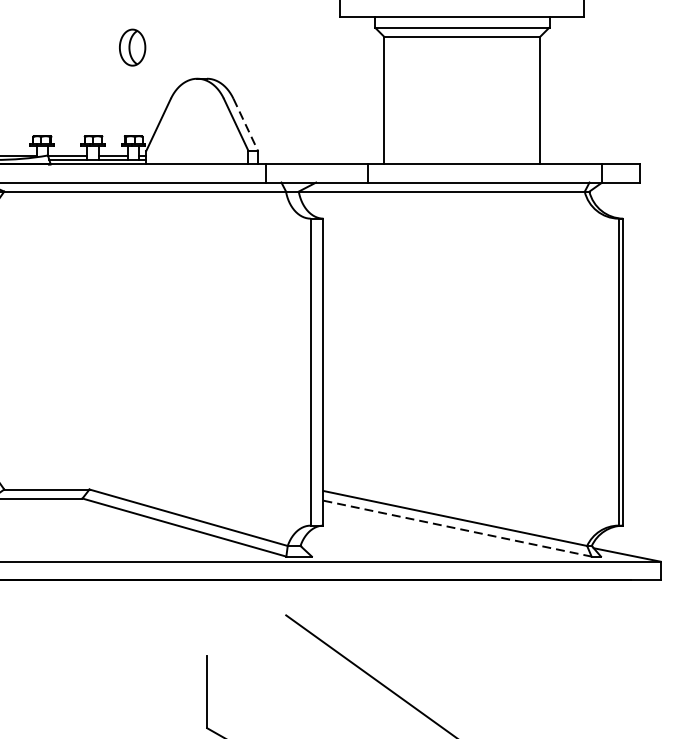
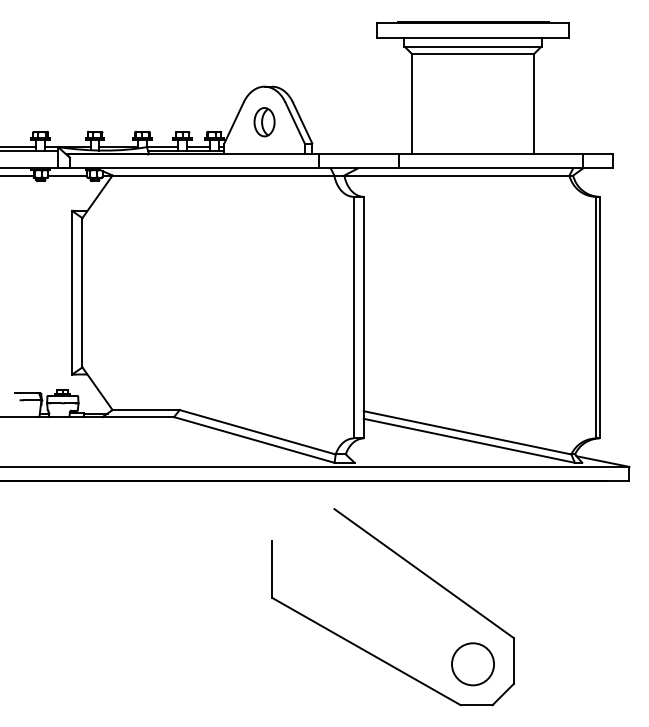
part: (132, 48) -> (264, 122), moved
line: (245, 125) -> (302, 123), dashed -> solid
line: (457, 528) -> (469, 440), dashed -> solid

